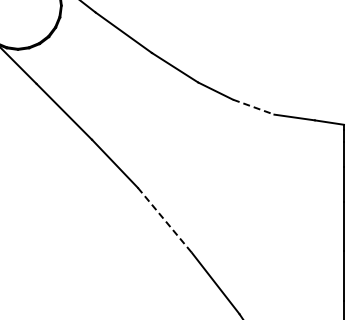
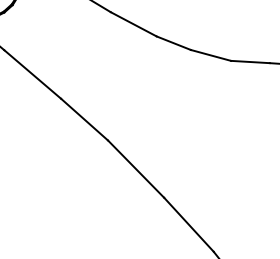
line: (254, 107) -> (211, 55), dashed -> solid
line: (165, 220) -> (136, 169), dashed -> solid

